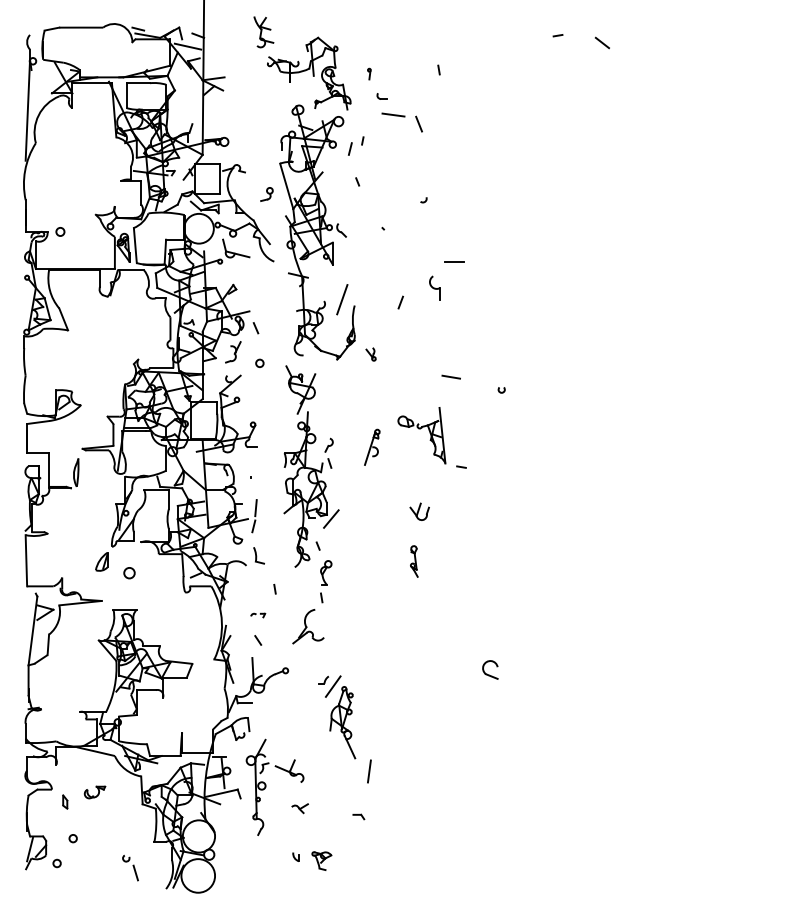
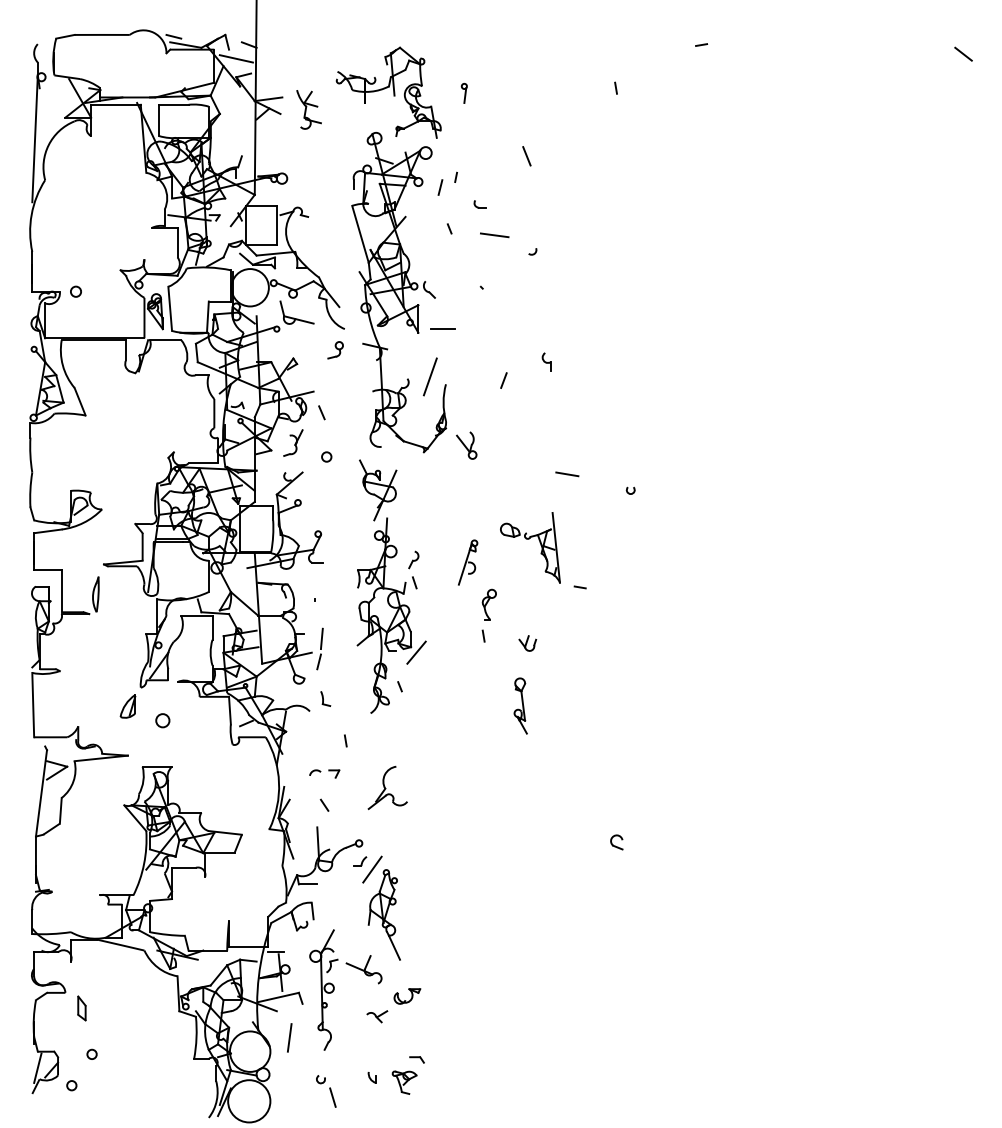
part: (263, 32) -> (308, 110), moved
line: (602, 42) -> (963, 53), moved
line: (438, 69) -> (615, 87), moved
part: (369, 73) -> (464, 92), size x1.43
part: (381, 96) -> (479, 204), moved
line: (393, 114) -> (494, 234), moved
part: (266, 194) -> (335, 350), moved
line: (454, 261) -> (443, 328), moved
part: (434, 287) -> (546, 361), size x0.62
part: (370, 354) -> (465, 445), size x1.67
part: (419, 511) -> (527, 643), size x0.71
part: (258, 555) -> (325, 698), size x0.71
part: (414, 561) -> (521, 706), size x1.43
part: (326, 581) -> (489, 615), moved
part: (257, 615) -> (323, 773), size x1.67
part: (490, 669) -> (616, 841), size x0.62
part: (337, 717) -> (377, 908), moved
line: (369, 771) -> (289, 1037), moved
part: (94, 792) -> (406, 996), moved
part: (65, 801) -> (82, 1007), size x1.43
part: (358, 816) -> (416, 1059), moved
part: (130, 867) -> (326, 1090), moved

